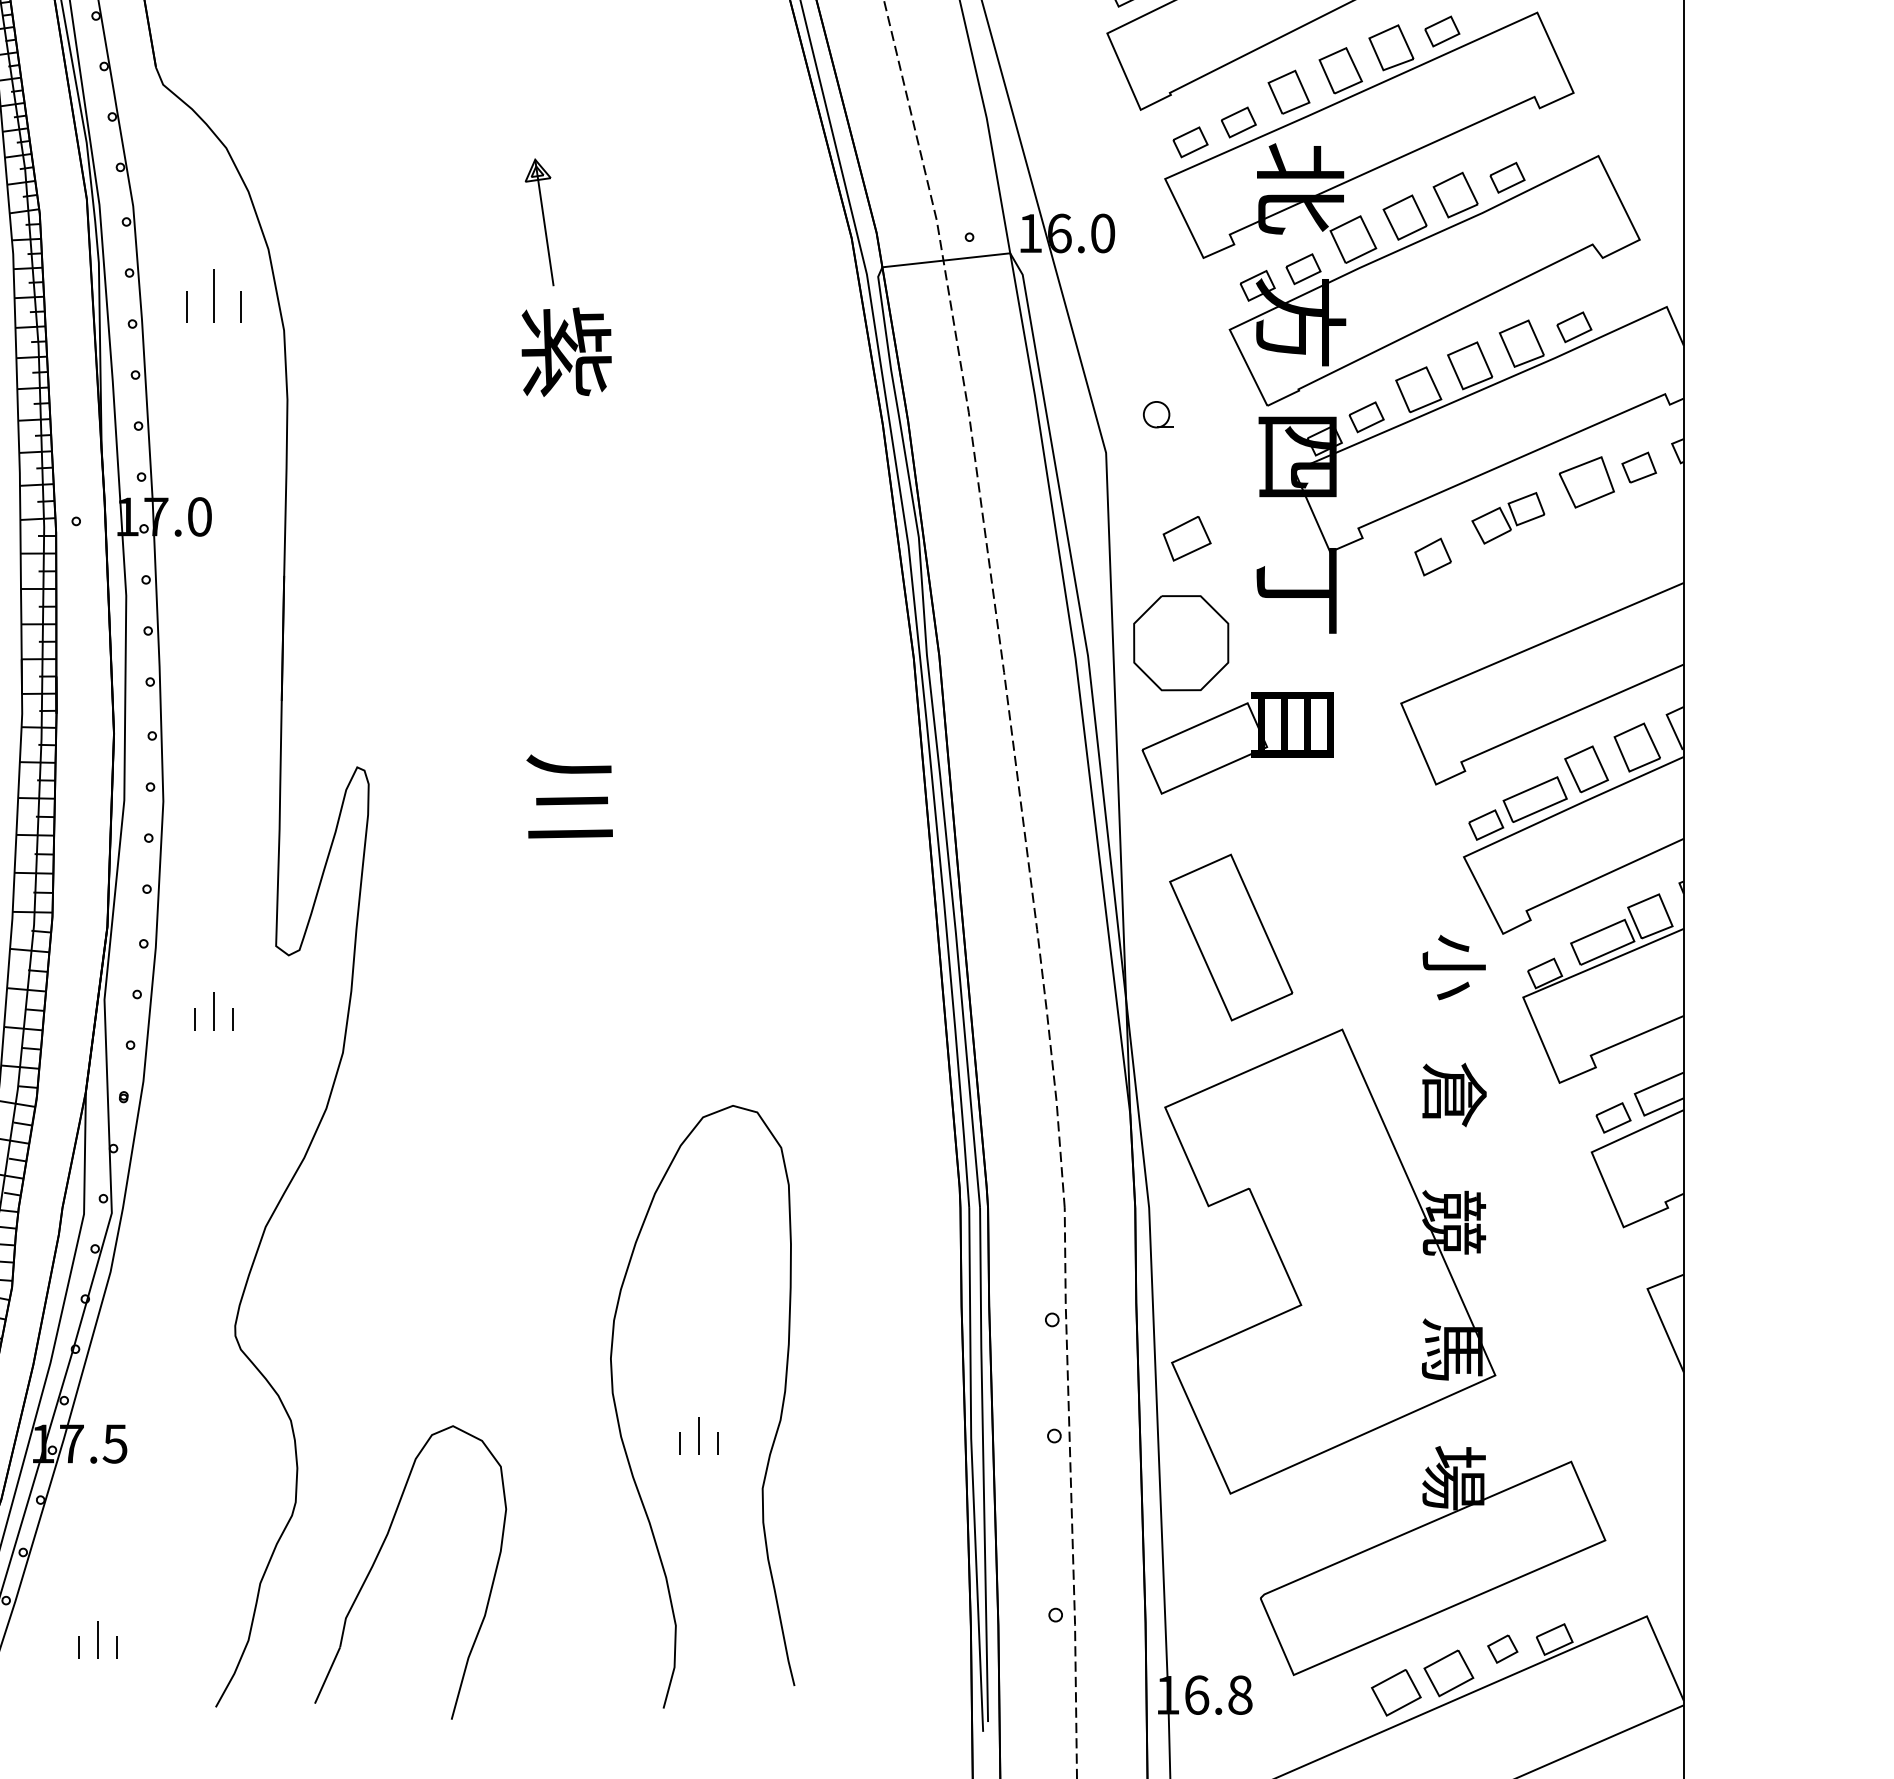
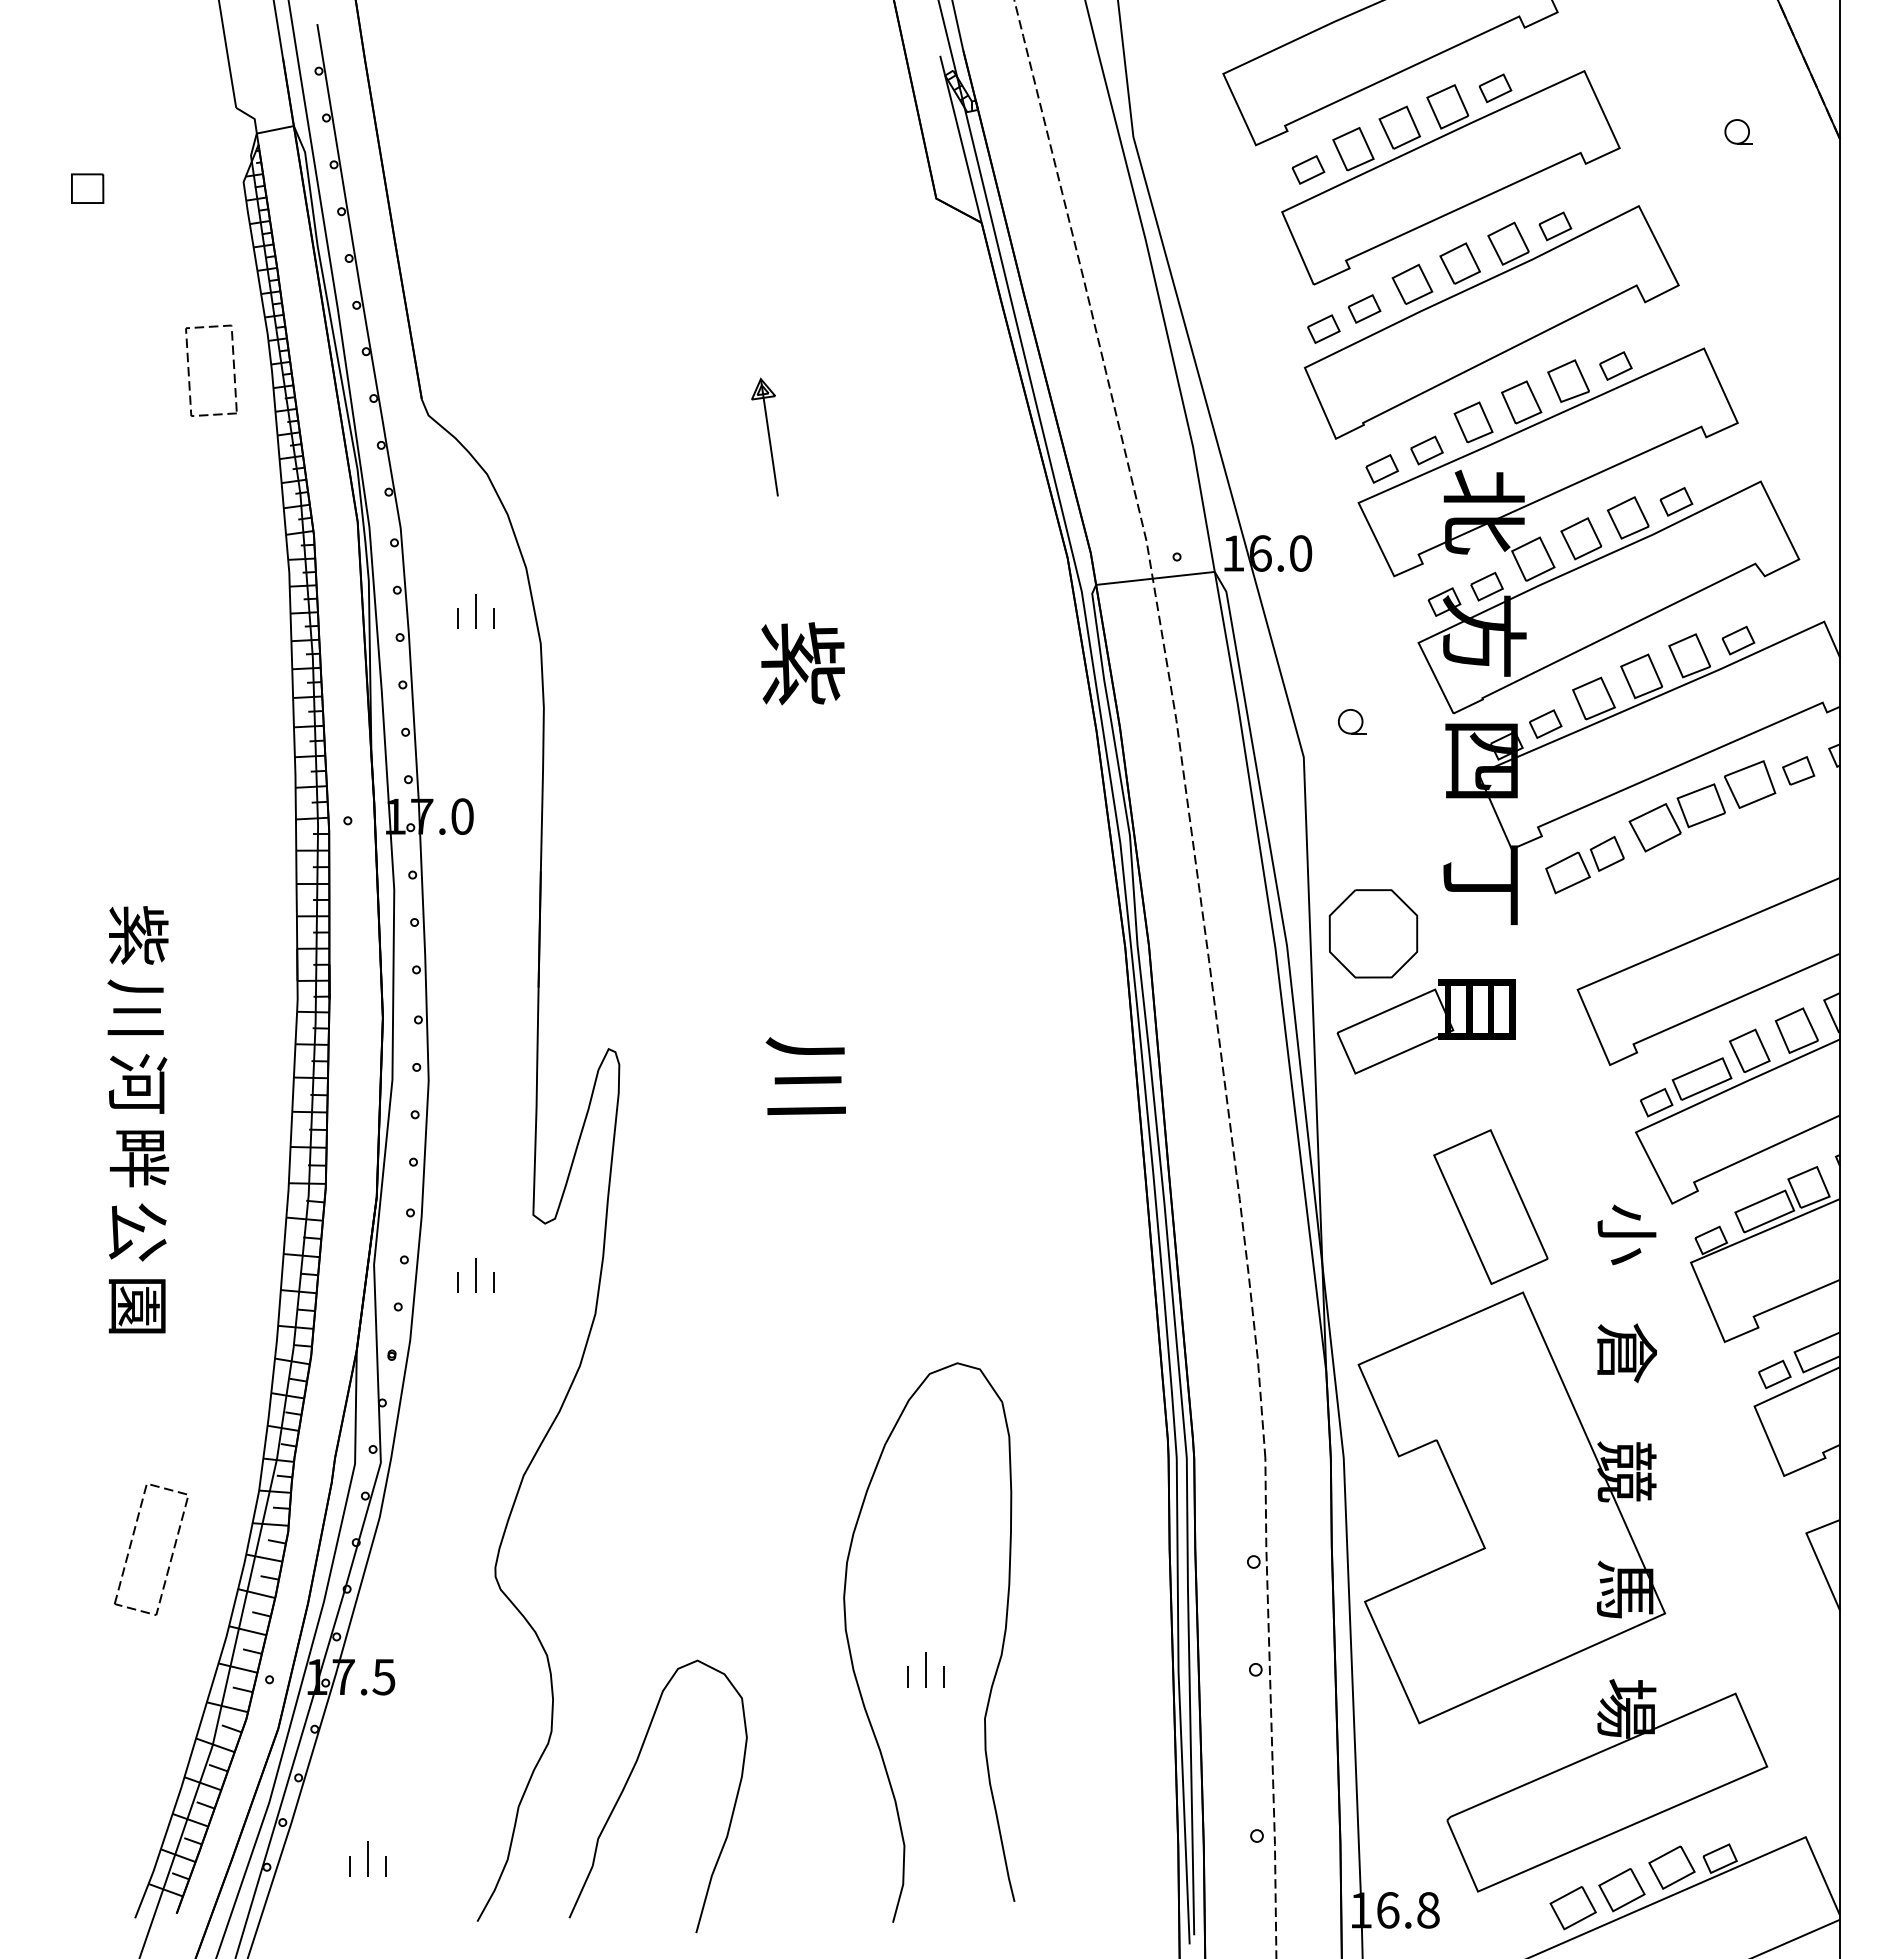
part: (539, 221) -> (764, 436), moved
part: (213, 295) -> (475, 611), size x0.71
part: (1507, 517) -> (1676, 817), size x1.43
part: (1186, 538) -> (1567, 872), moved
part: (1230, 936) -> (1490, 1206), moved
part: (1502, 1649) -> (1671, 1867), size x1.67

